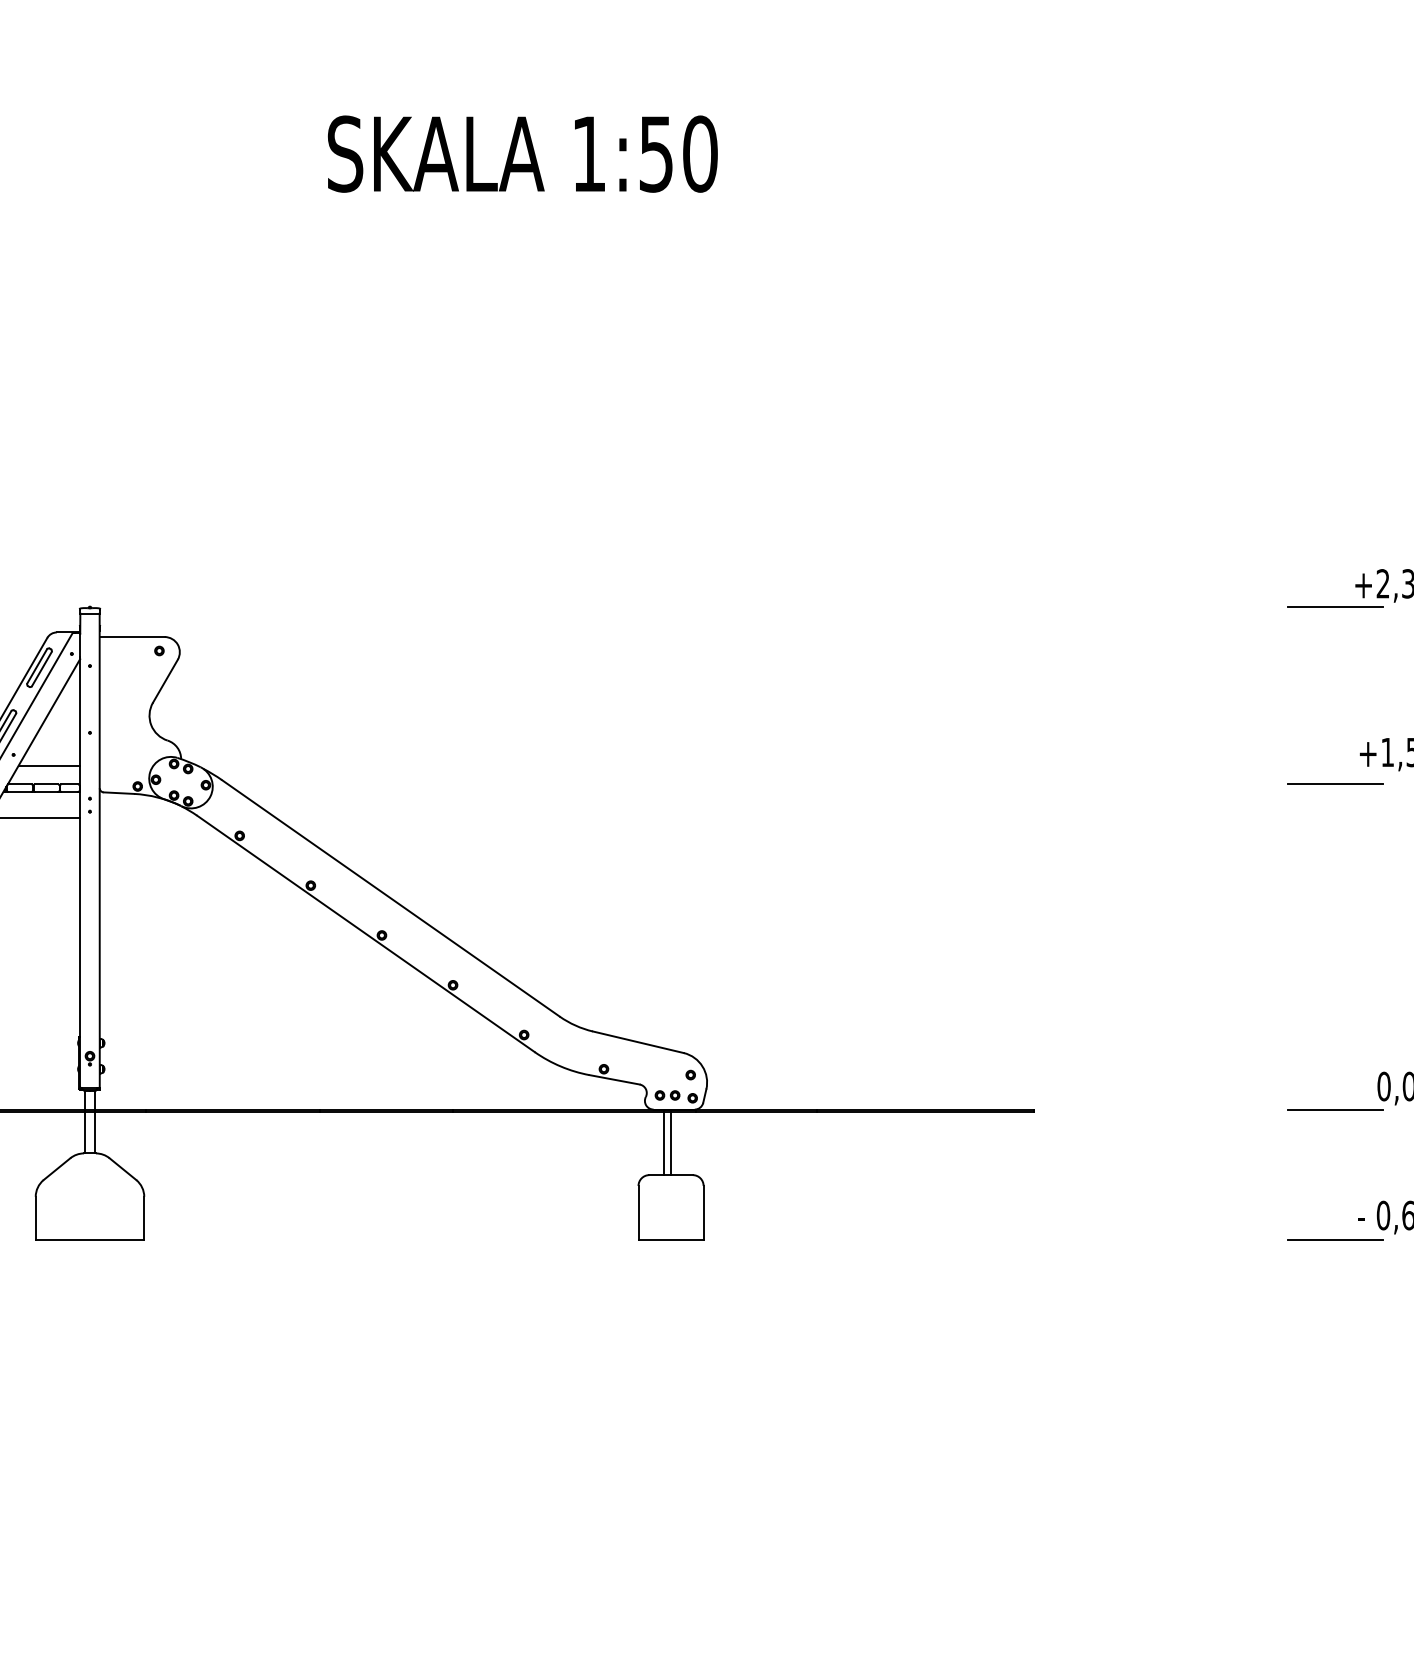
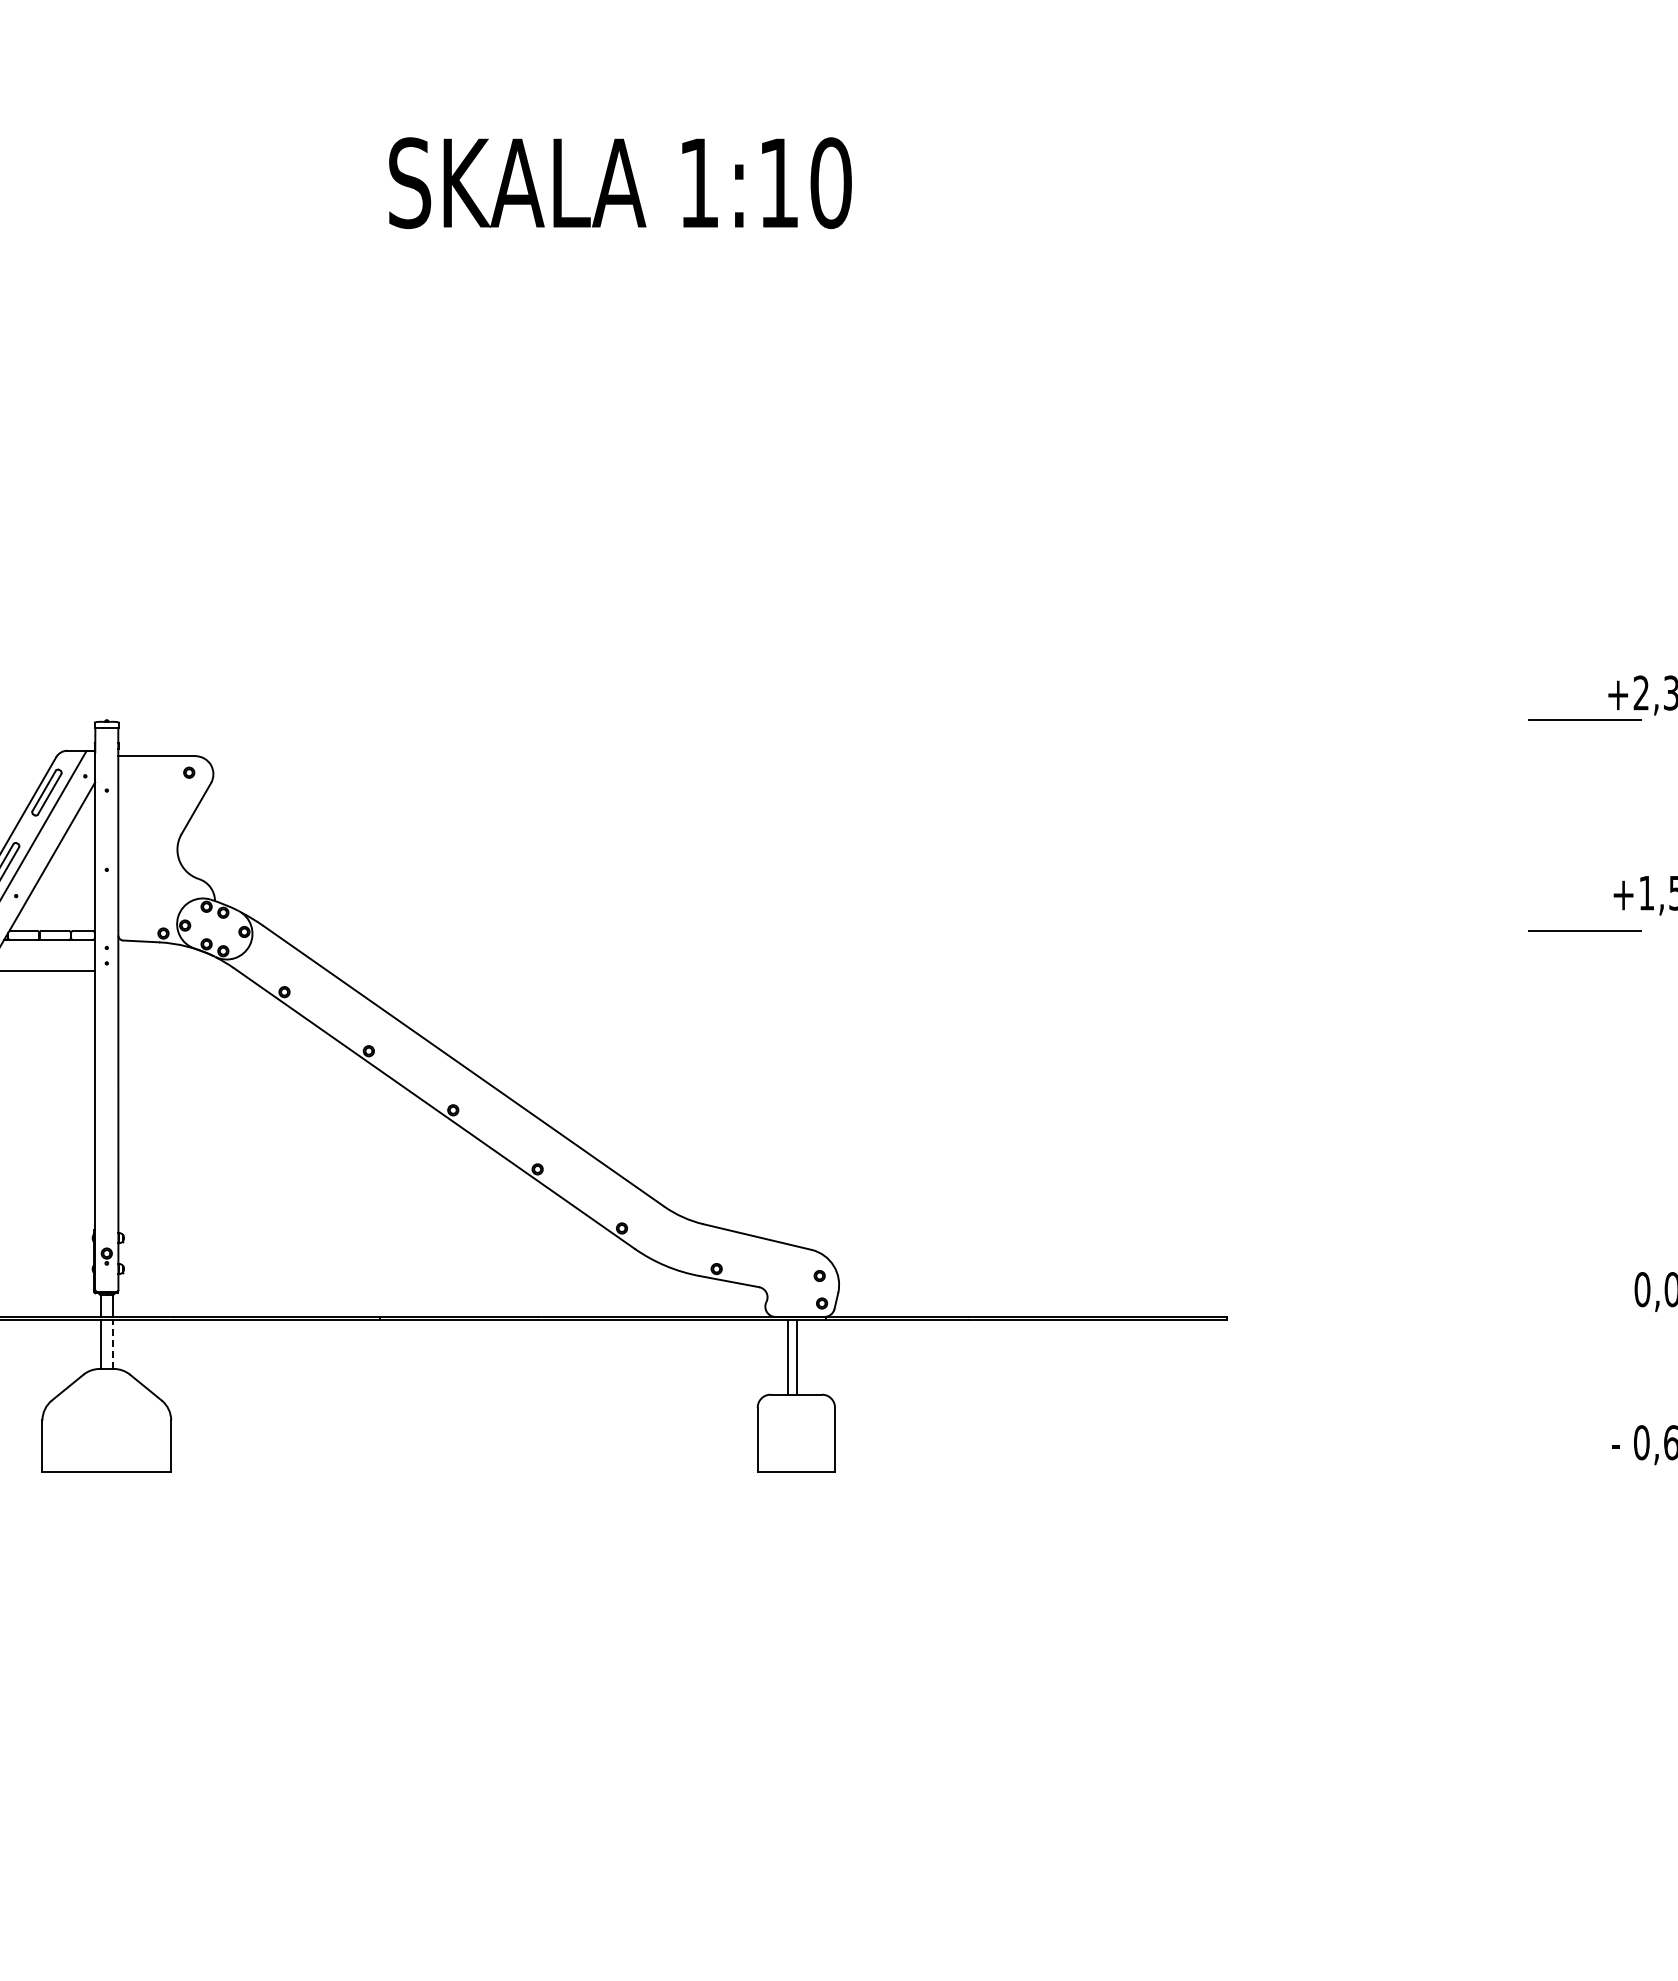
text: (656, 154) -> (778, 183), 1:50 -> 1:10
line: (49, 766) -> (58, 909), removed
part: (667, 1095) -> (792, 1300), removed
line: (1335, 1110) -> (1584, 1317), removed
line: (95, 1131) -> (113, 1343), solid -> dashed
line: (1335, 1239) -> (1584, 1471), removed

